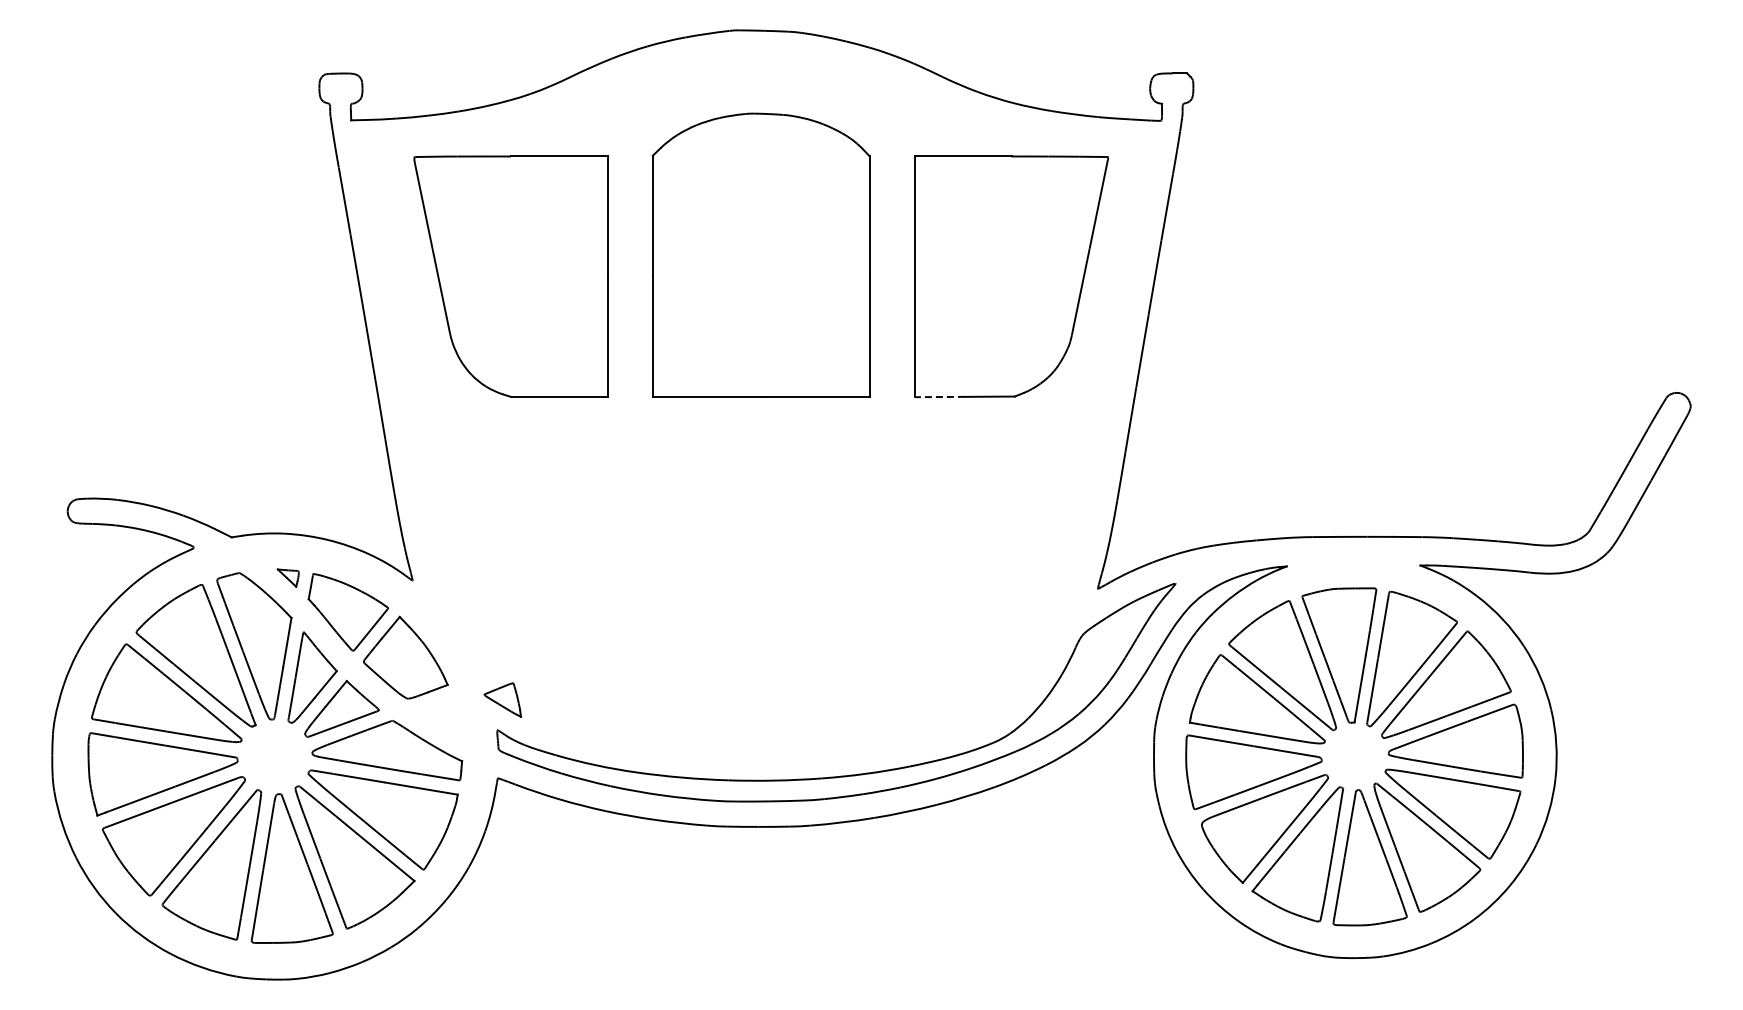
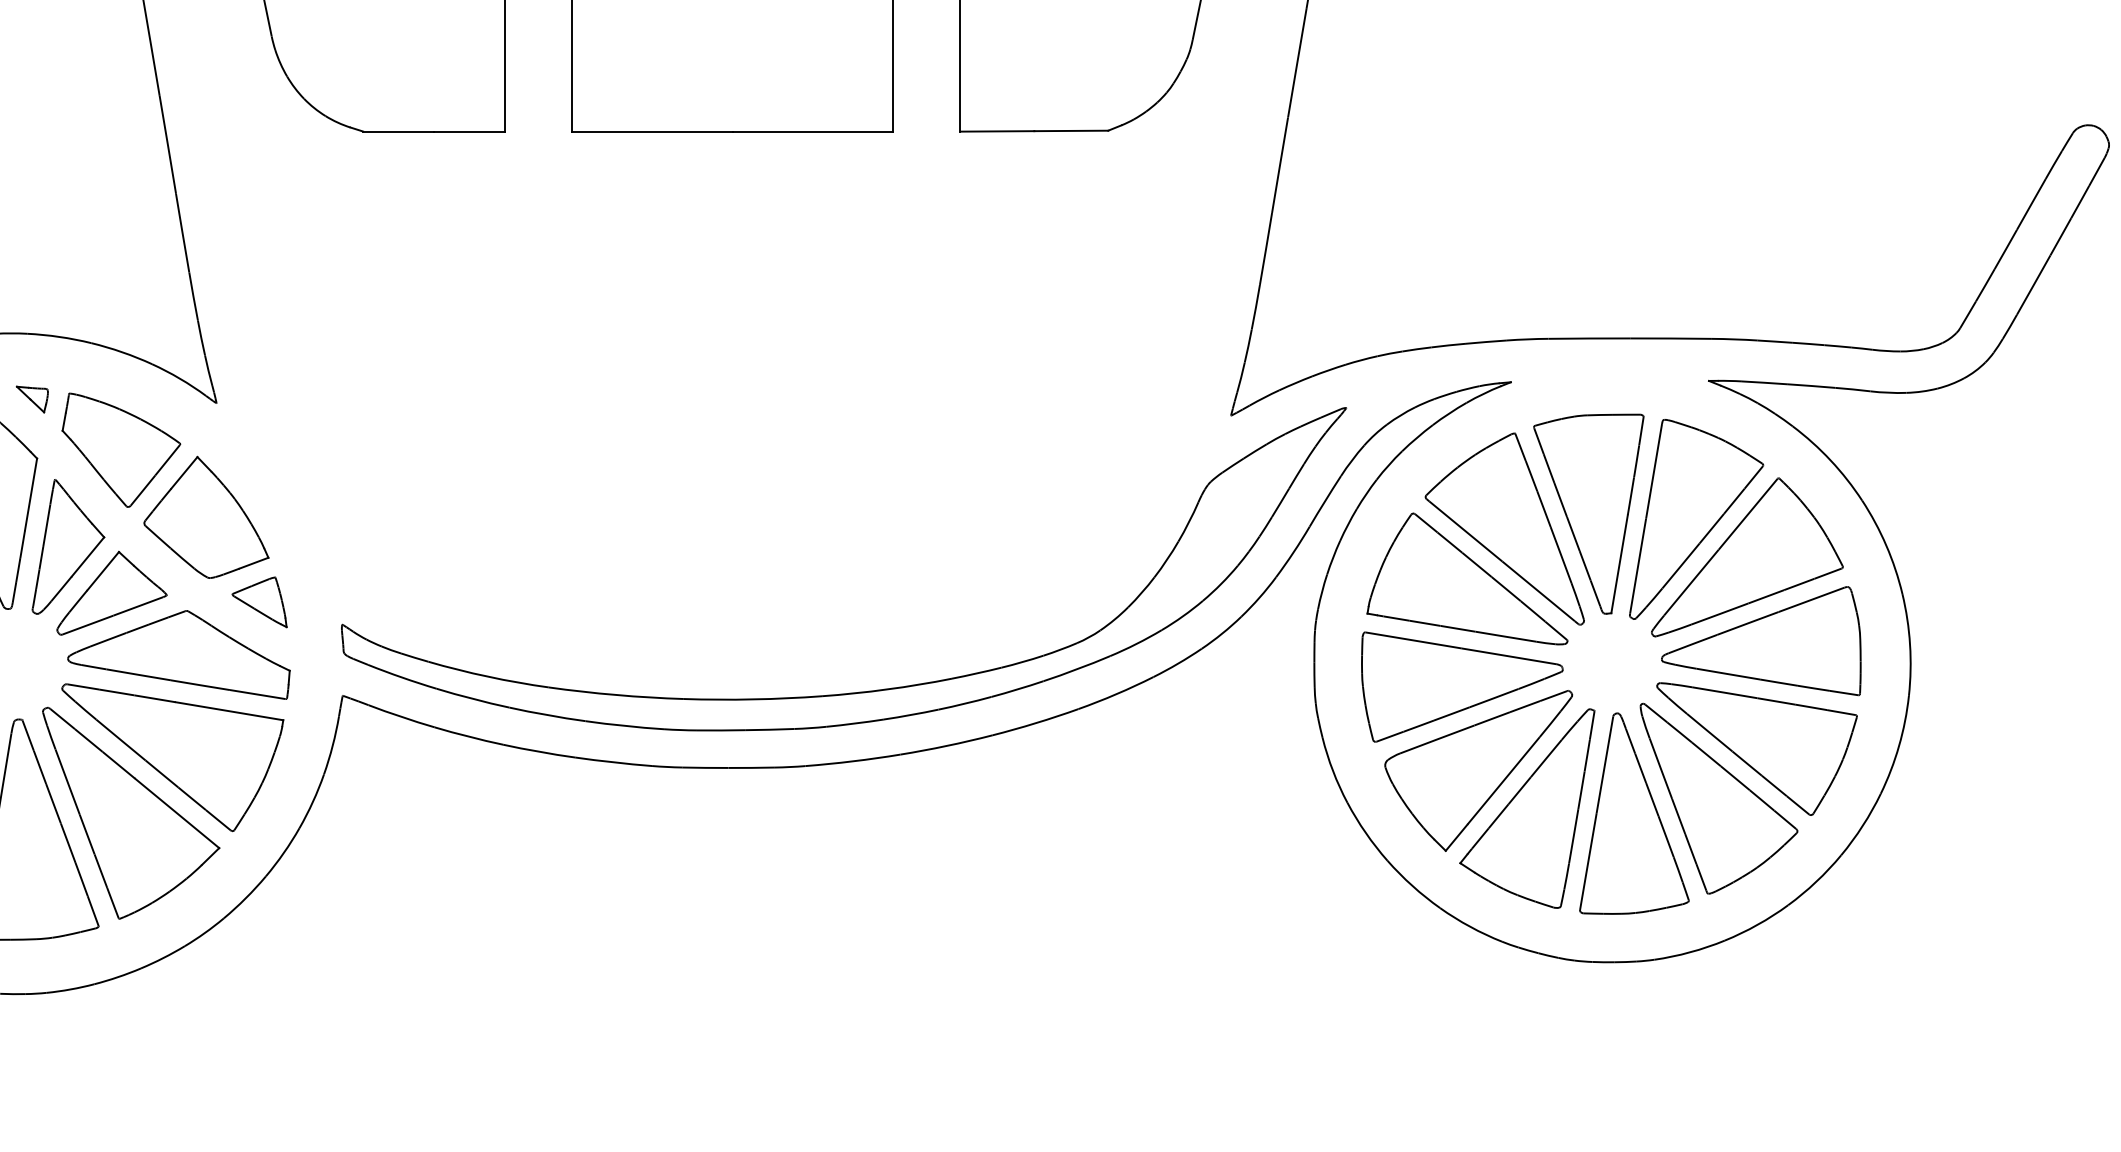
line: (939, 397) -> (996, 132), dashed -> solid
part: (502, 699) -> (259, 601), moved

